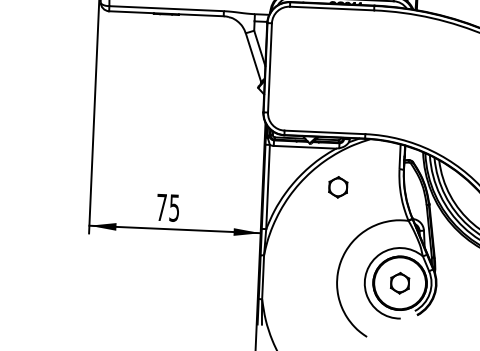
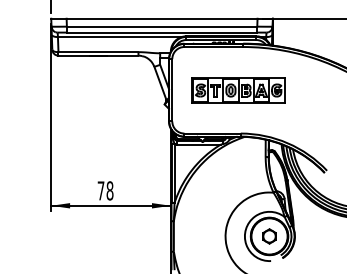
part: (364, 72) -> (238, 90), added
part: (338, 187) -> (223, 171), removed
text: (173, 207) -> (109, 190), 75 -> 78

